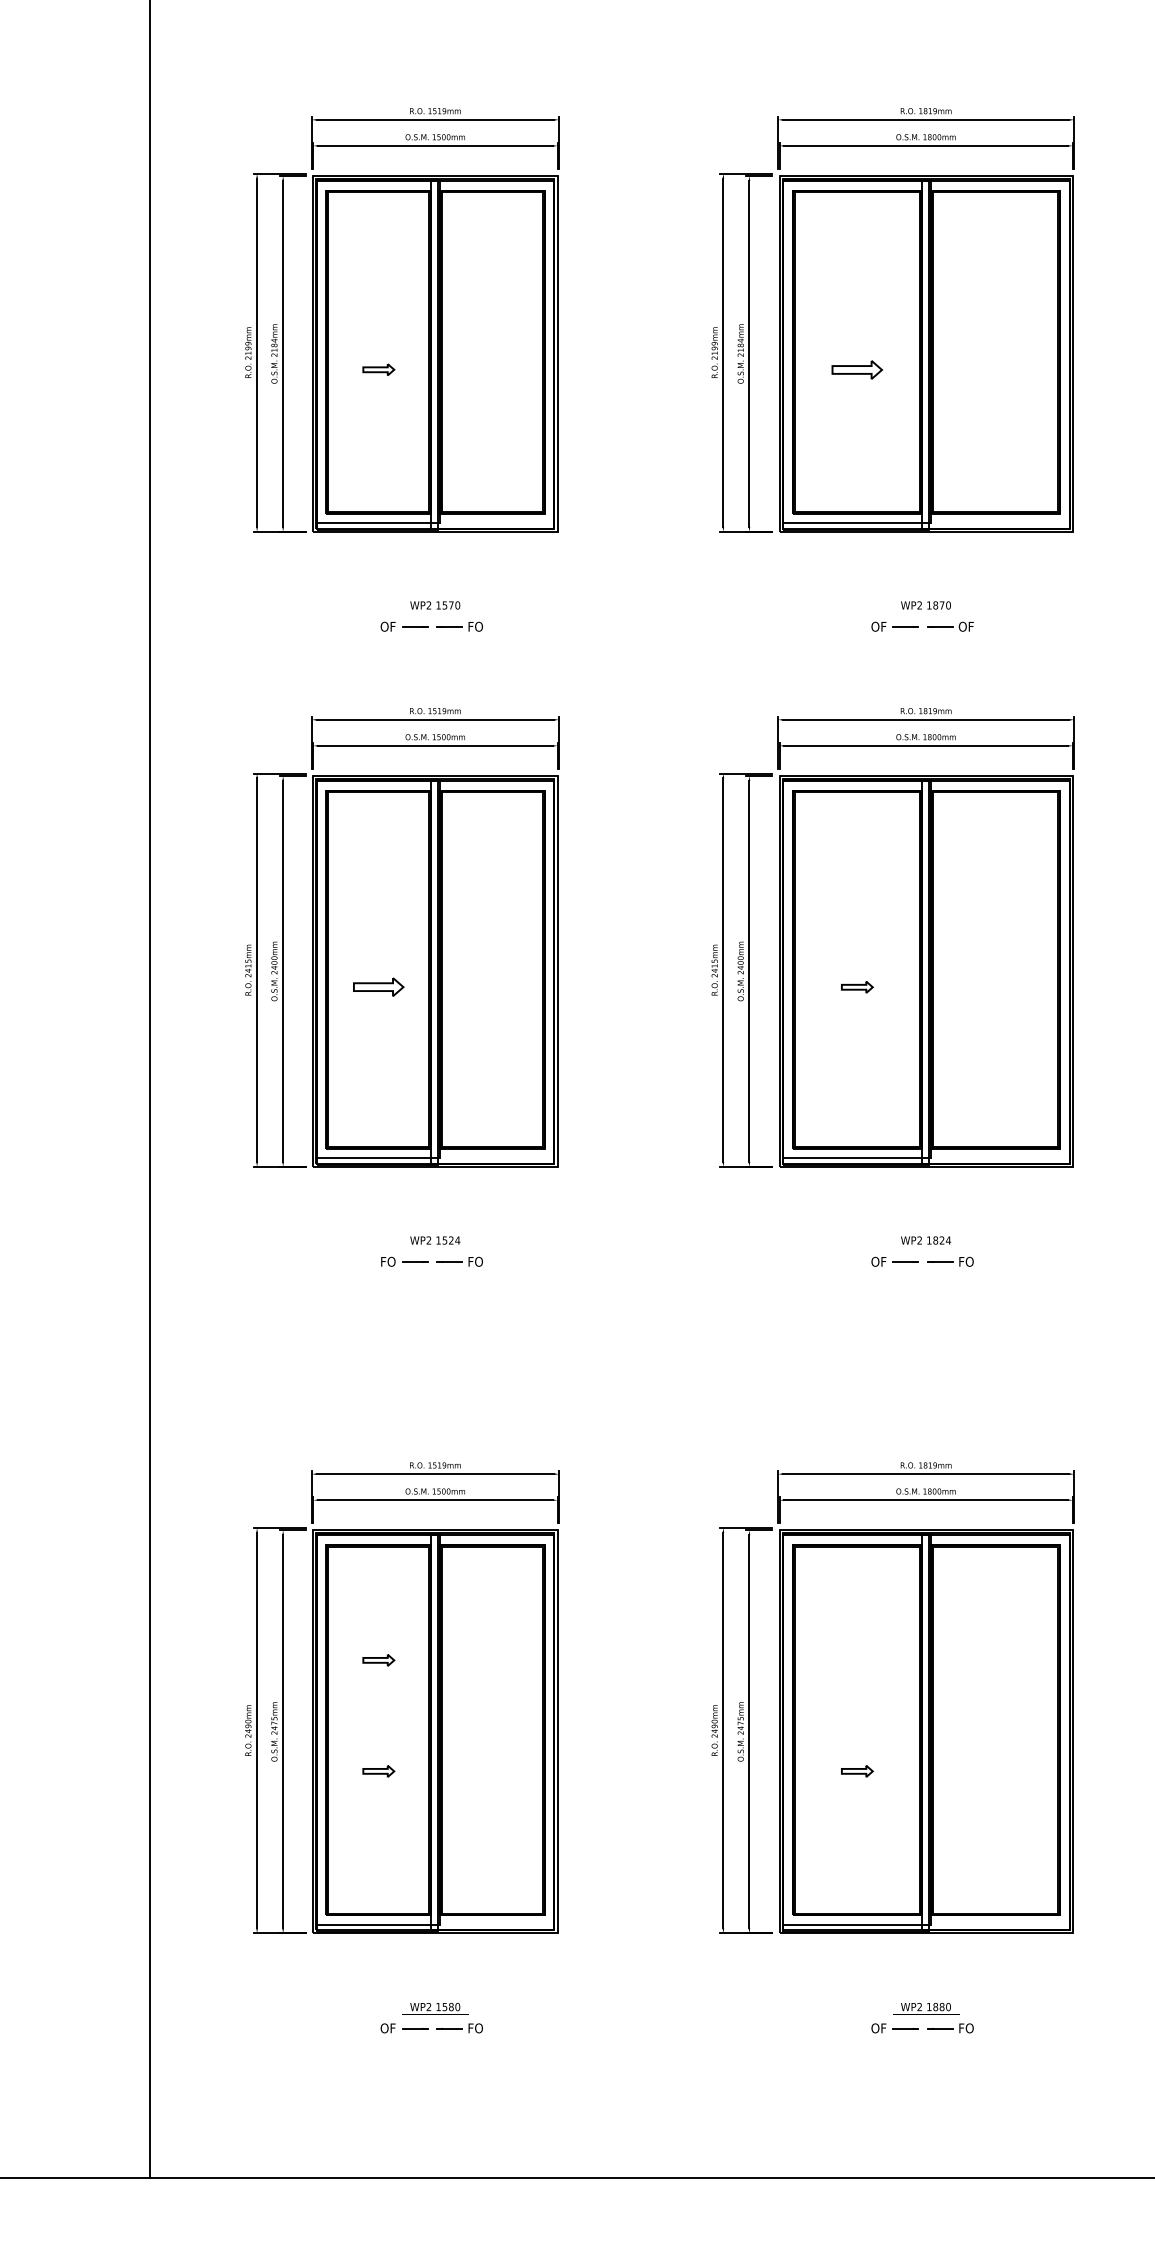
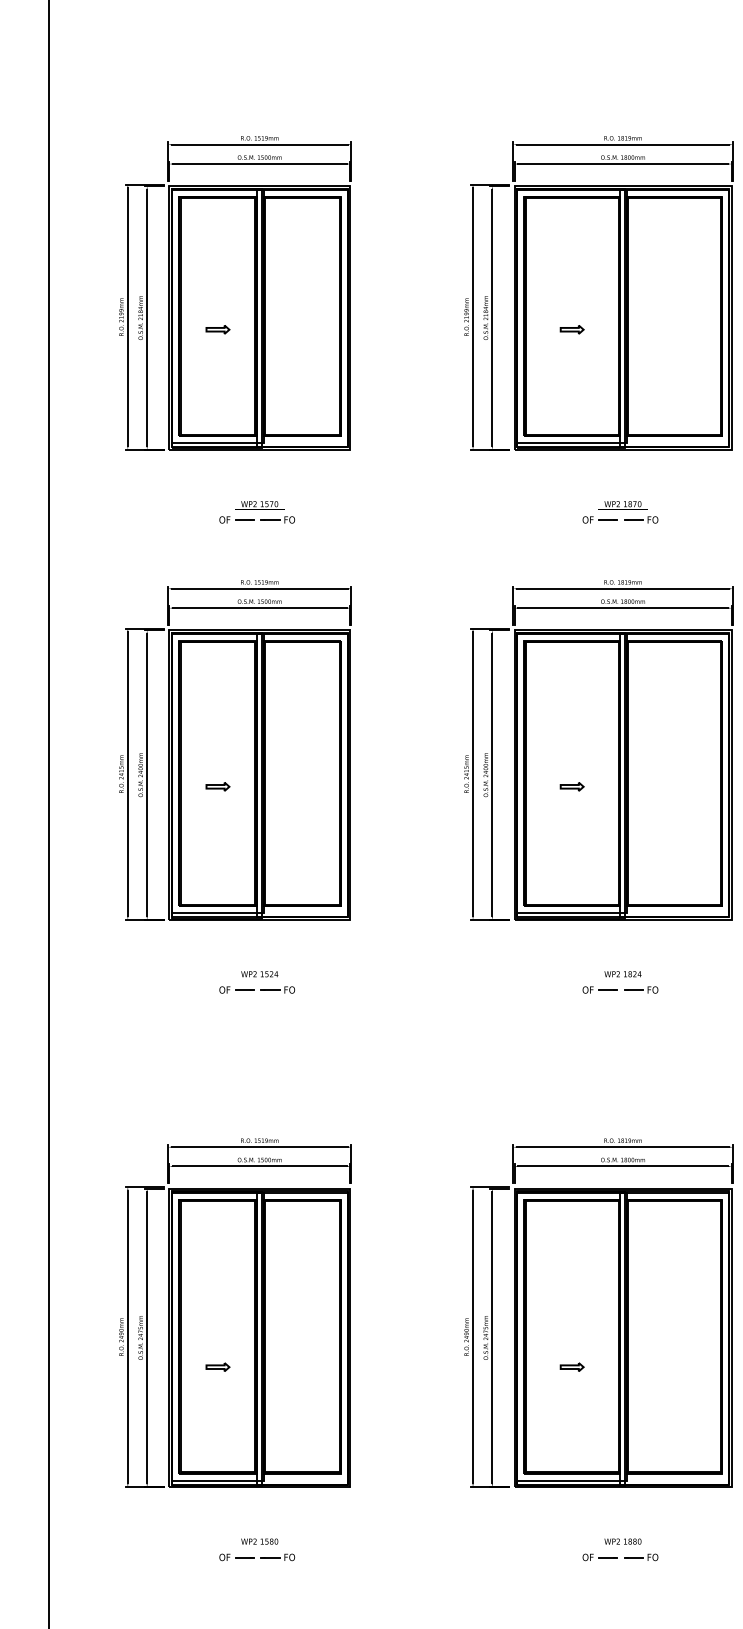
part: (857, 369) -> (572, 329), size x0.62
text: (965, 626) -> (652, 519), OF -> FO
part: (378, 987) -> (217, 786), size x0.62
text: (387, 1261) -> (224, 989), FO -> OF
part: (378, 1660) -> (217, 1285), removed

